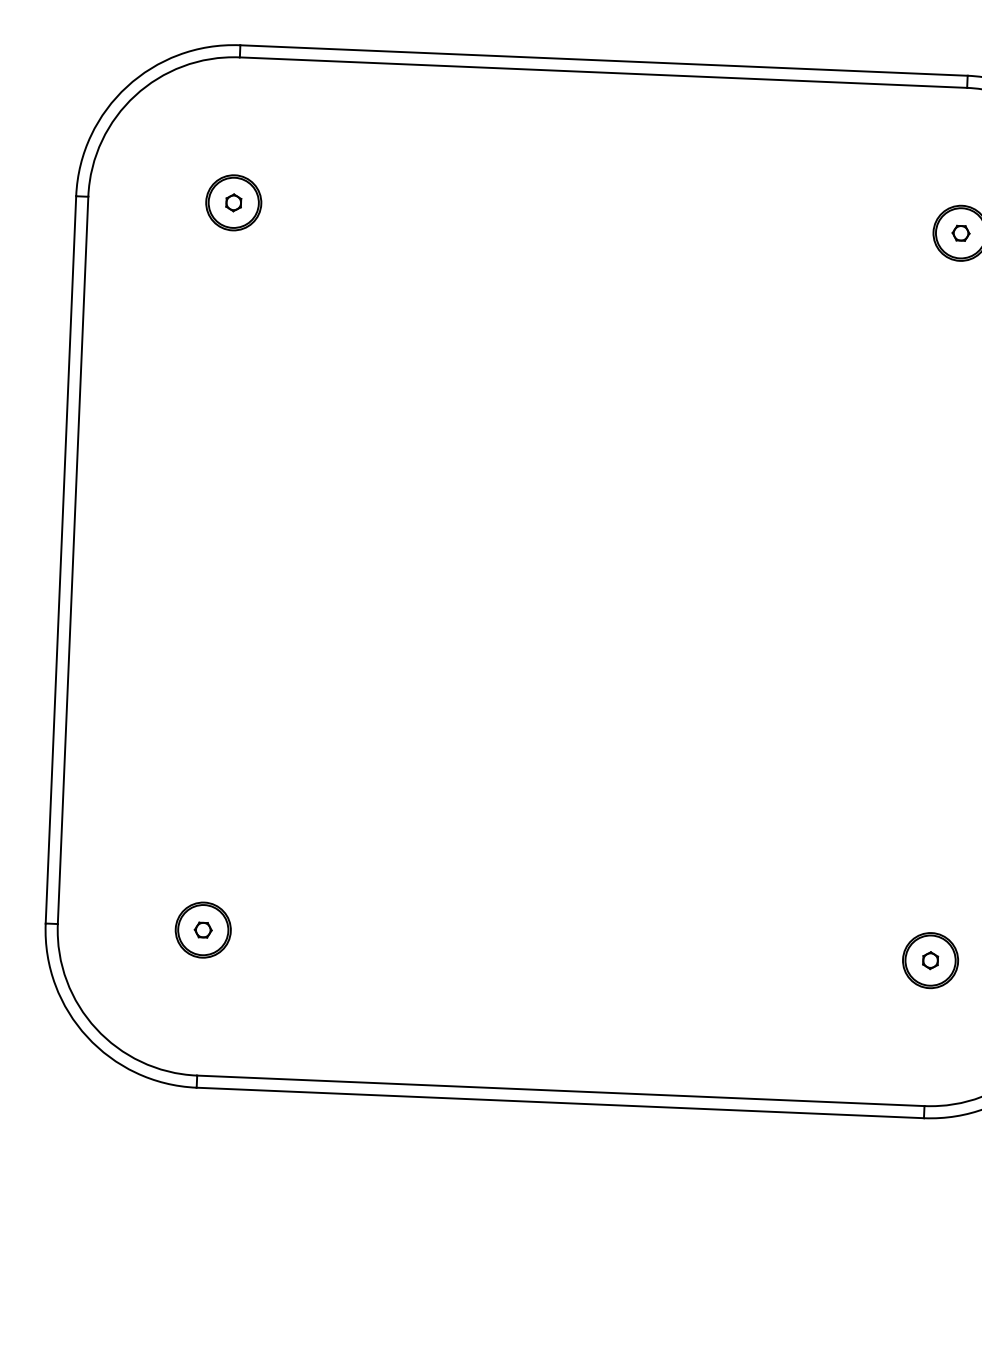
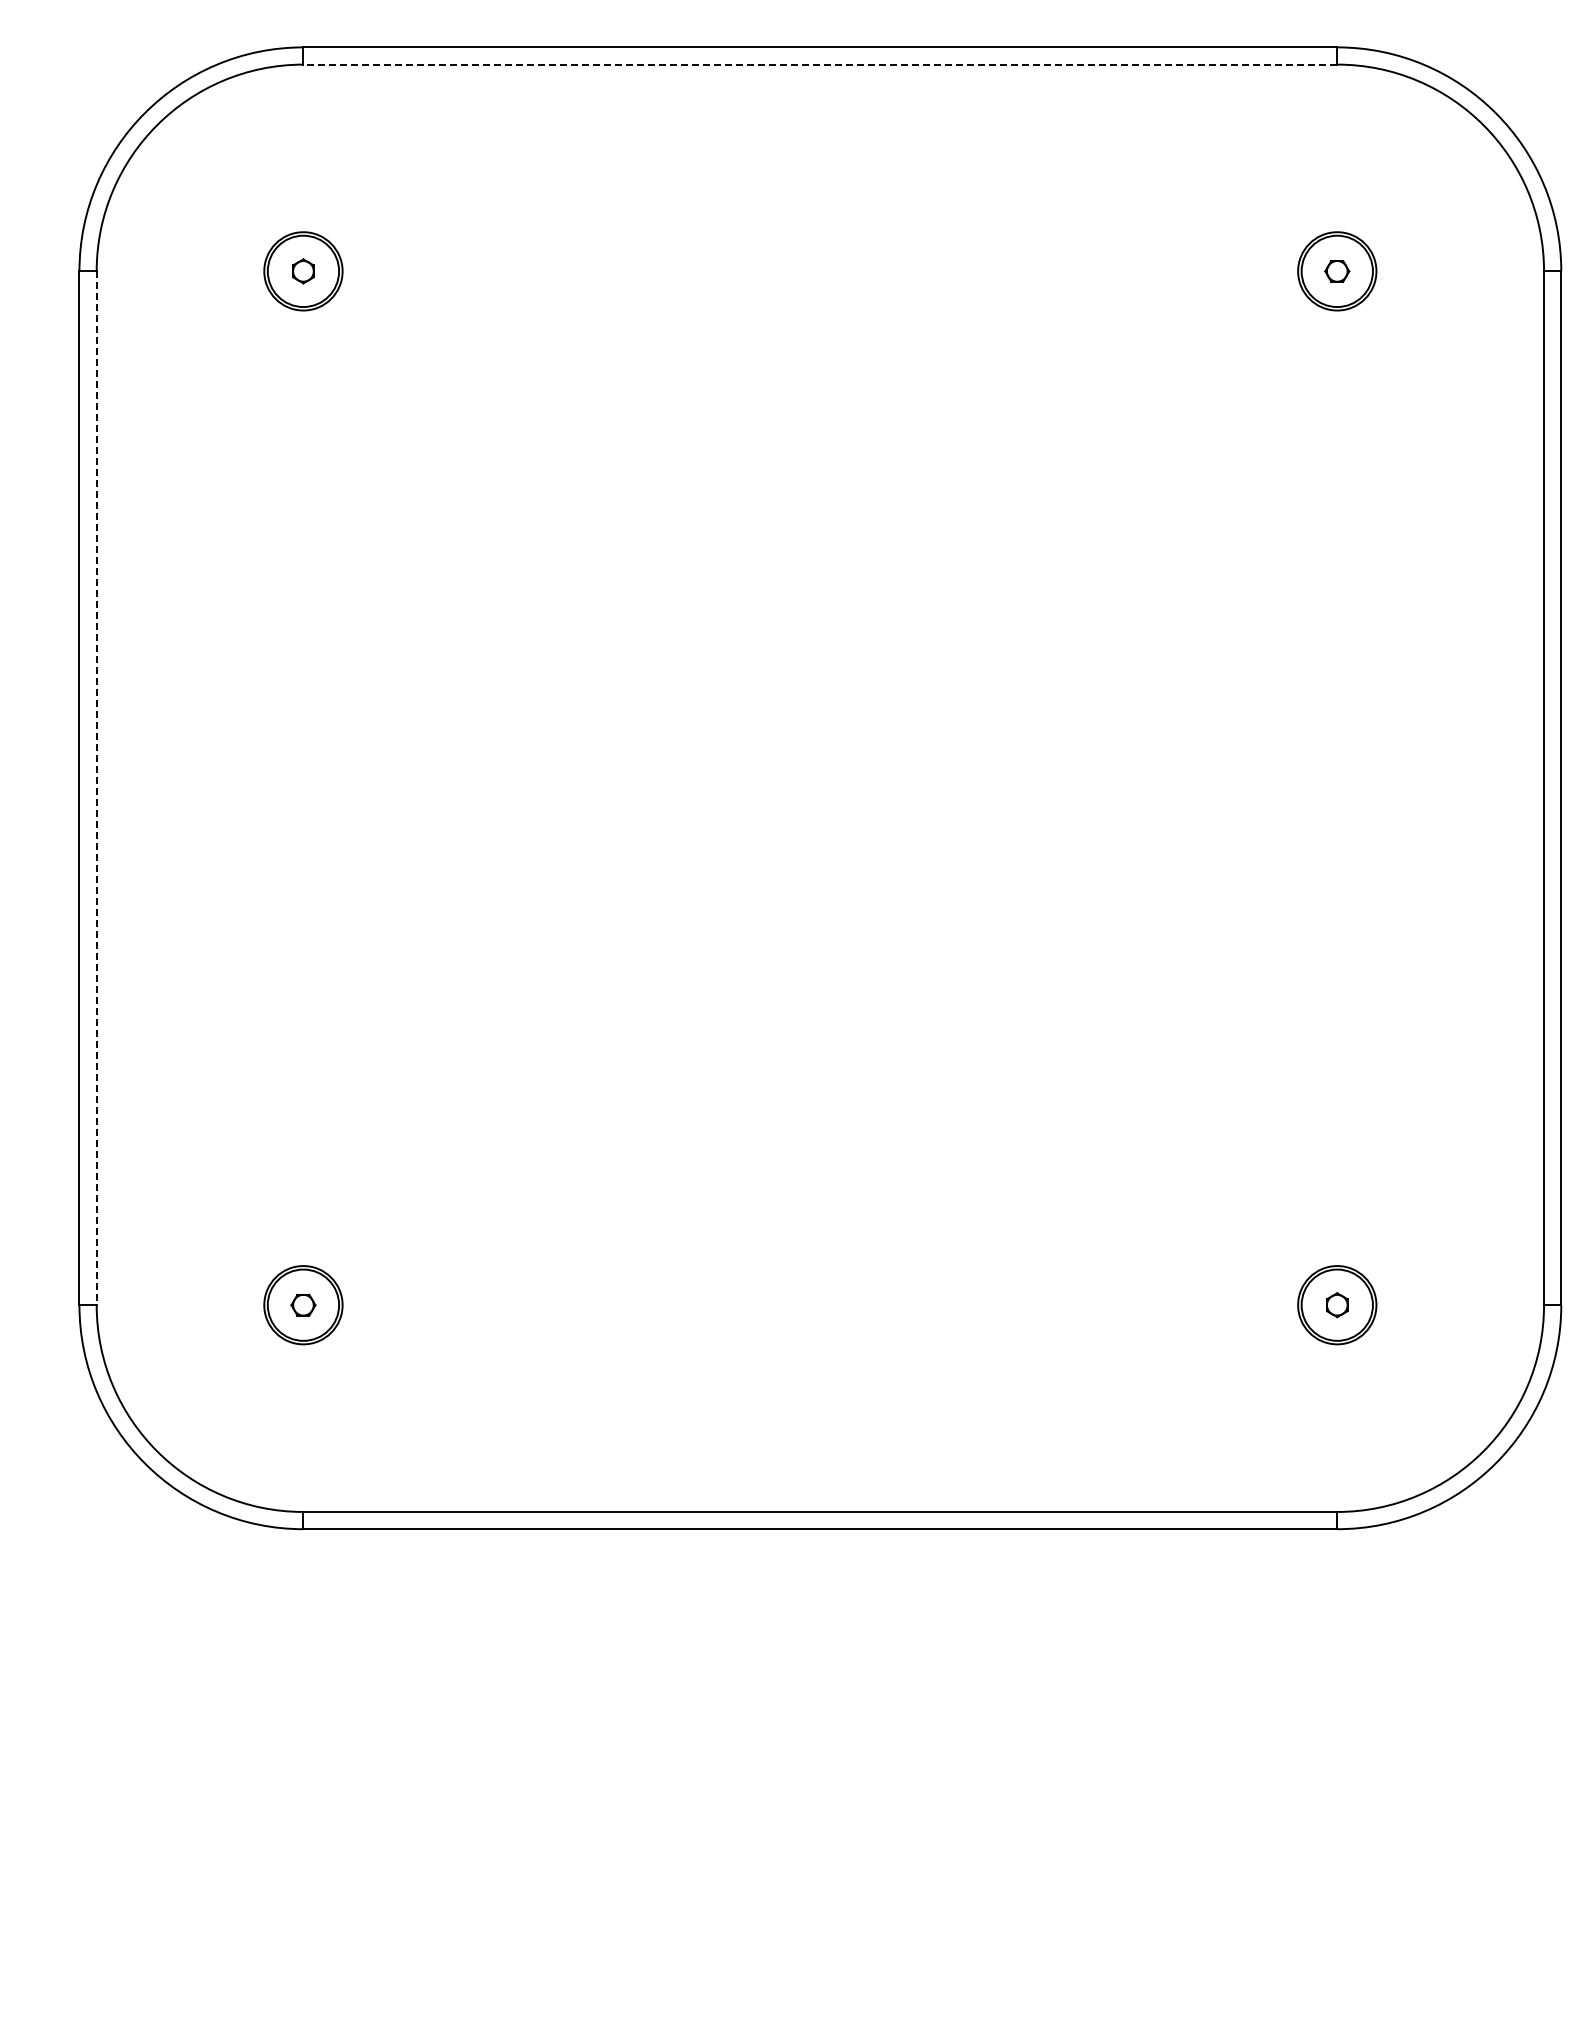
line: (603, 72) -> (820, 64), solid -> dashed
line: (72, 560) -> (96, 788), solid -> dashed

